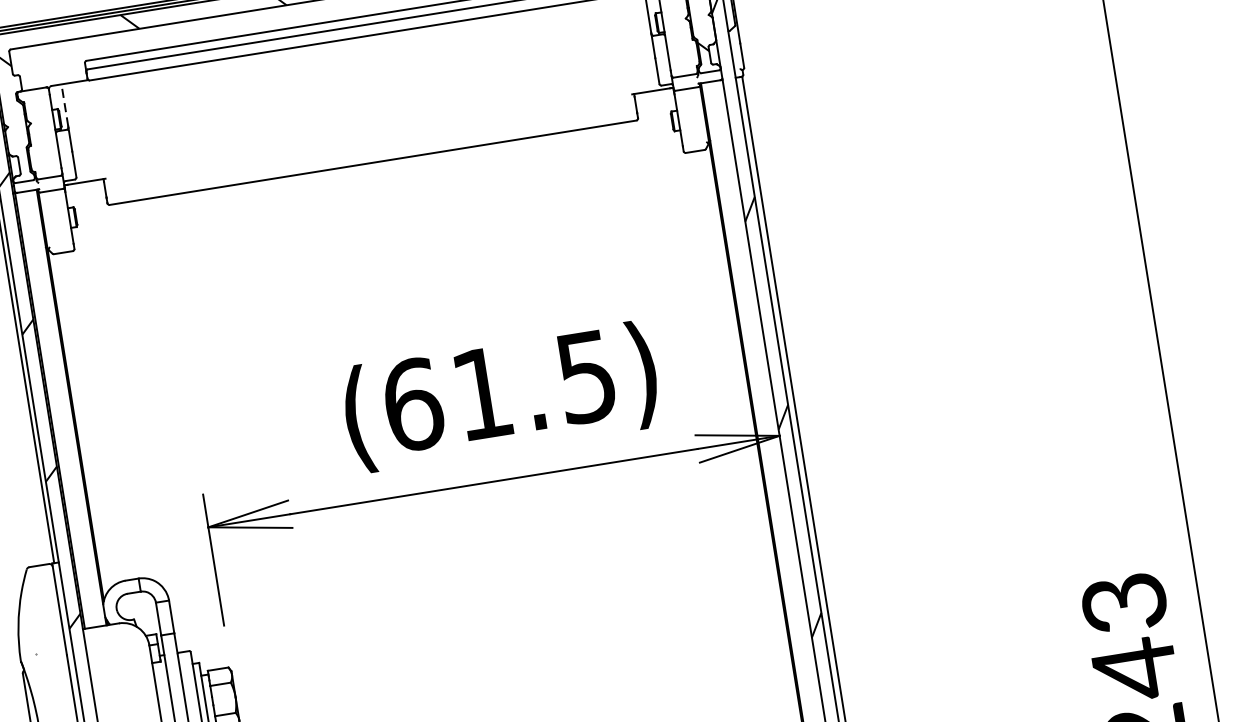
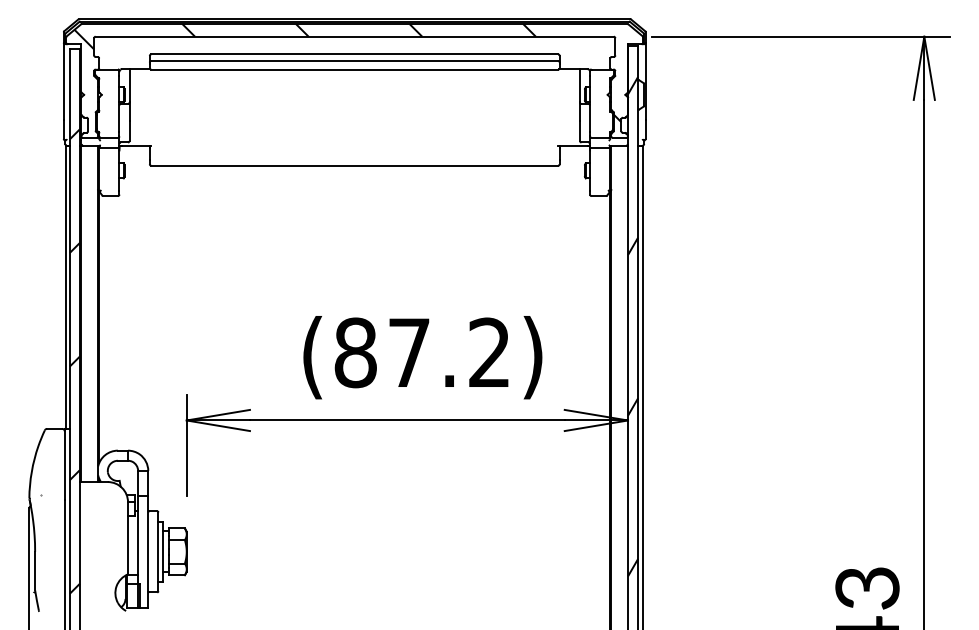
line: (64, 104) -> (129, 84), dashed -> solid
text: (498, 390) -> (421, 352), (61.5) -> (87.2)

